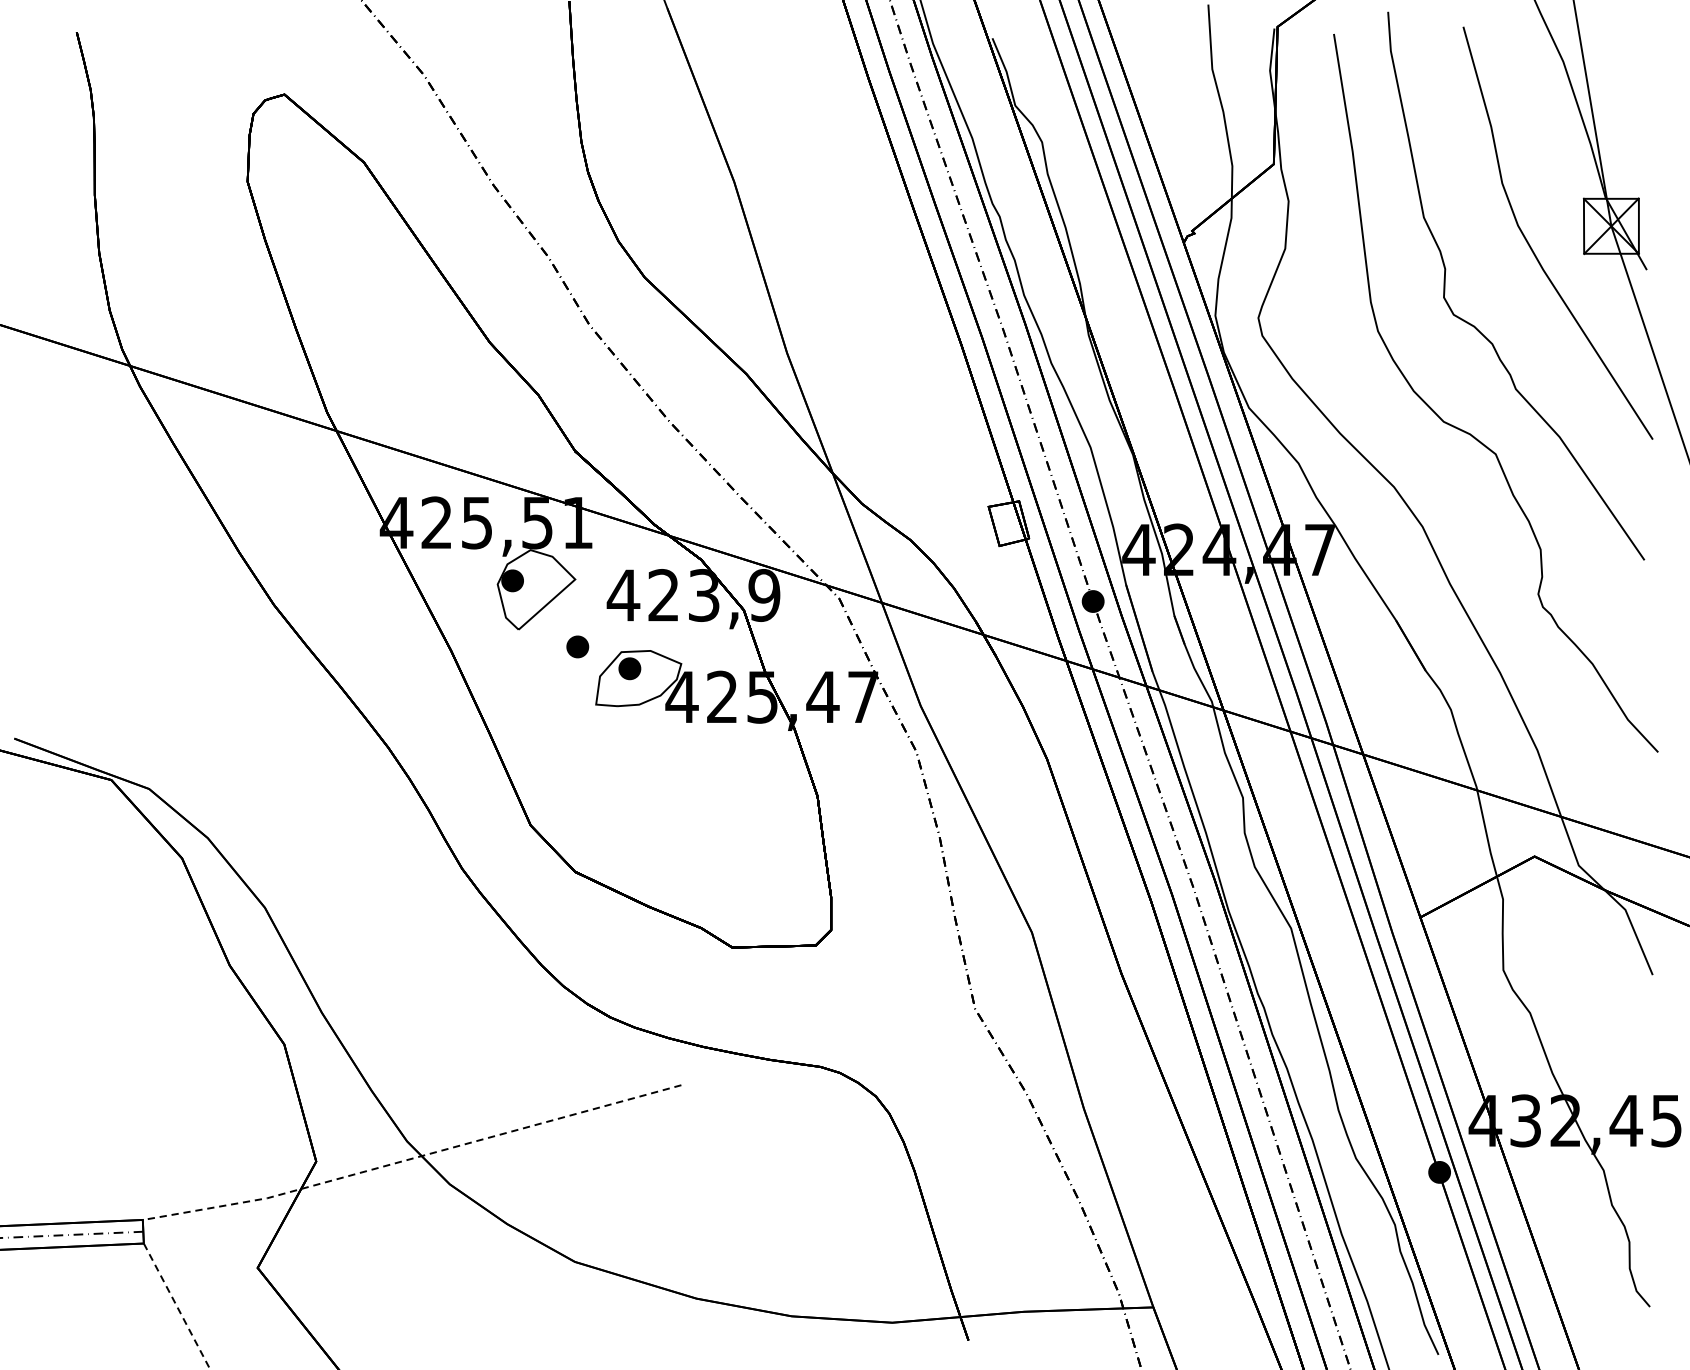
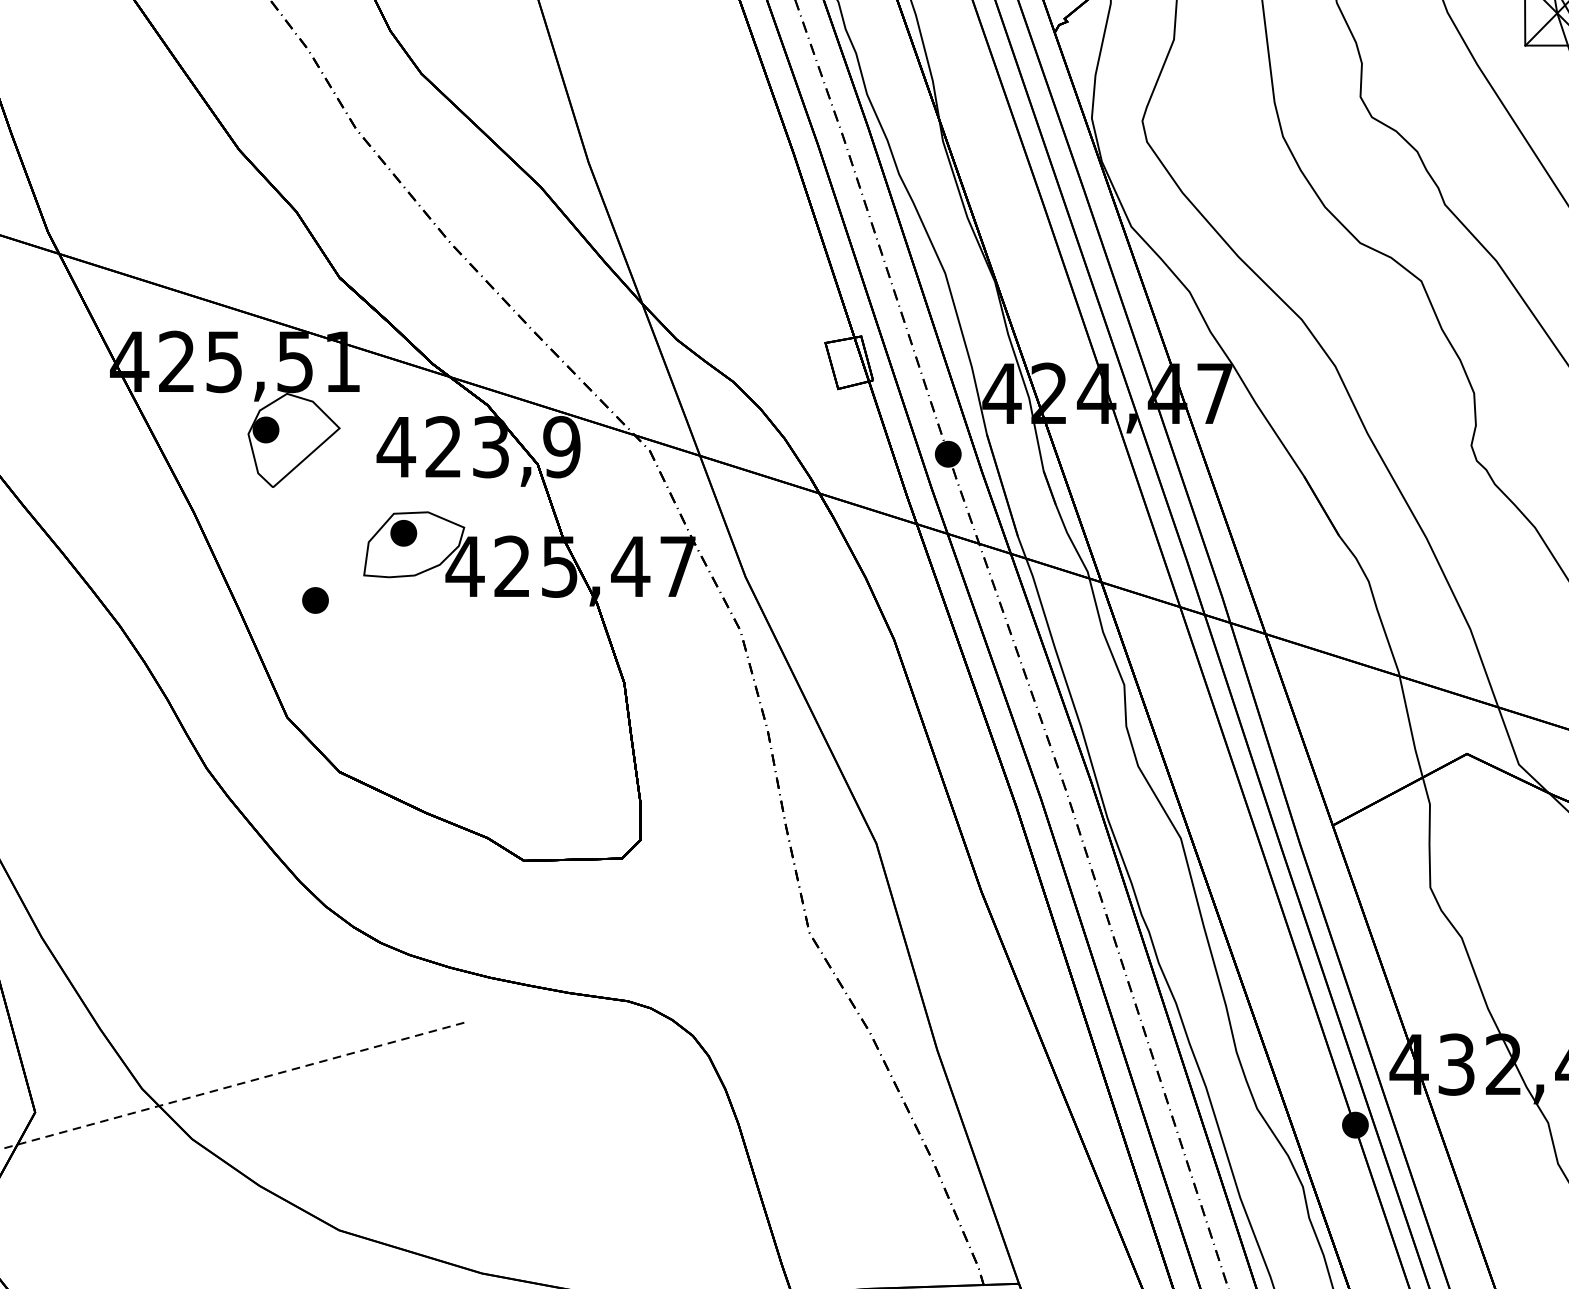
part: (577, 646) -> (315, 599), moved

